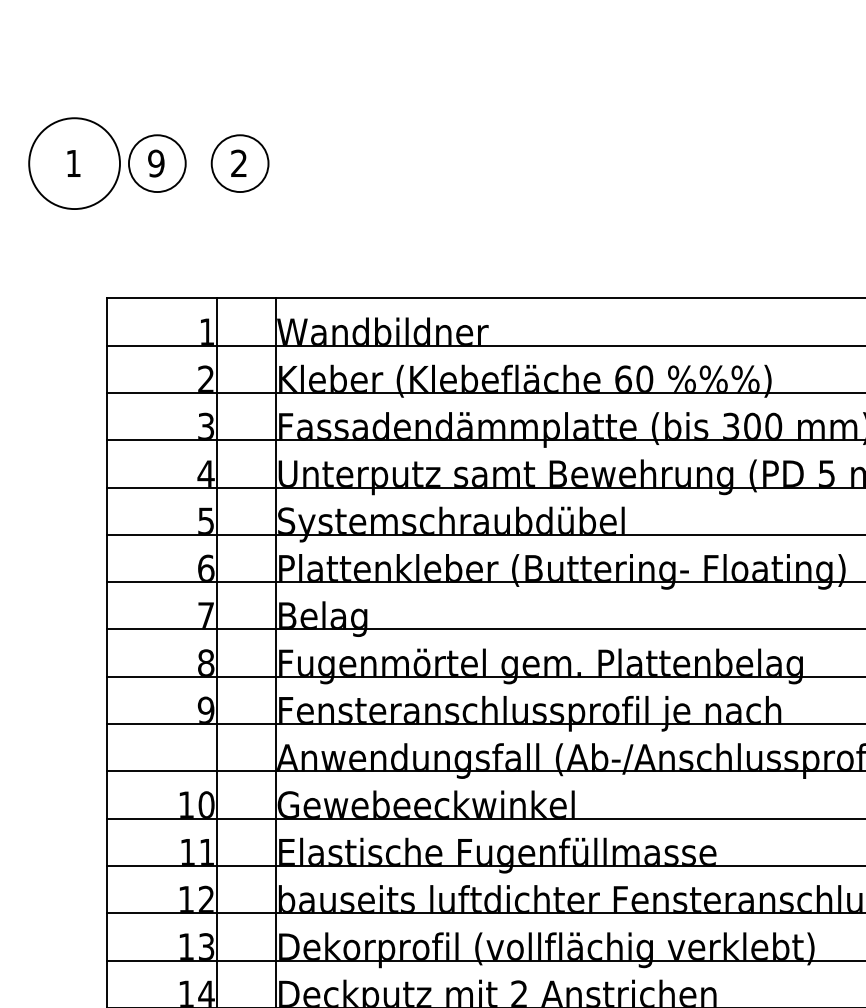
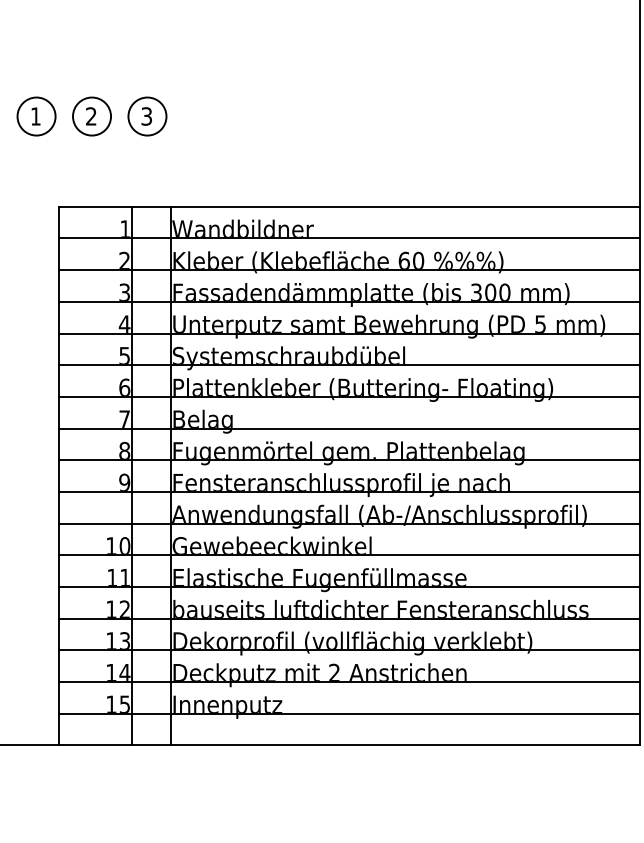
circle: (74, 163) -> (36, 116), size x0.62
text: (155, 163) -> (90, 116), 9 -> 2
text: (238, 163) -> (146, 116), 2 -> 3

